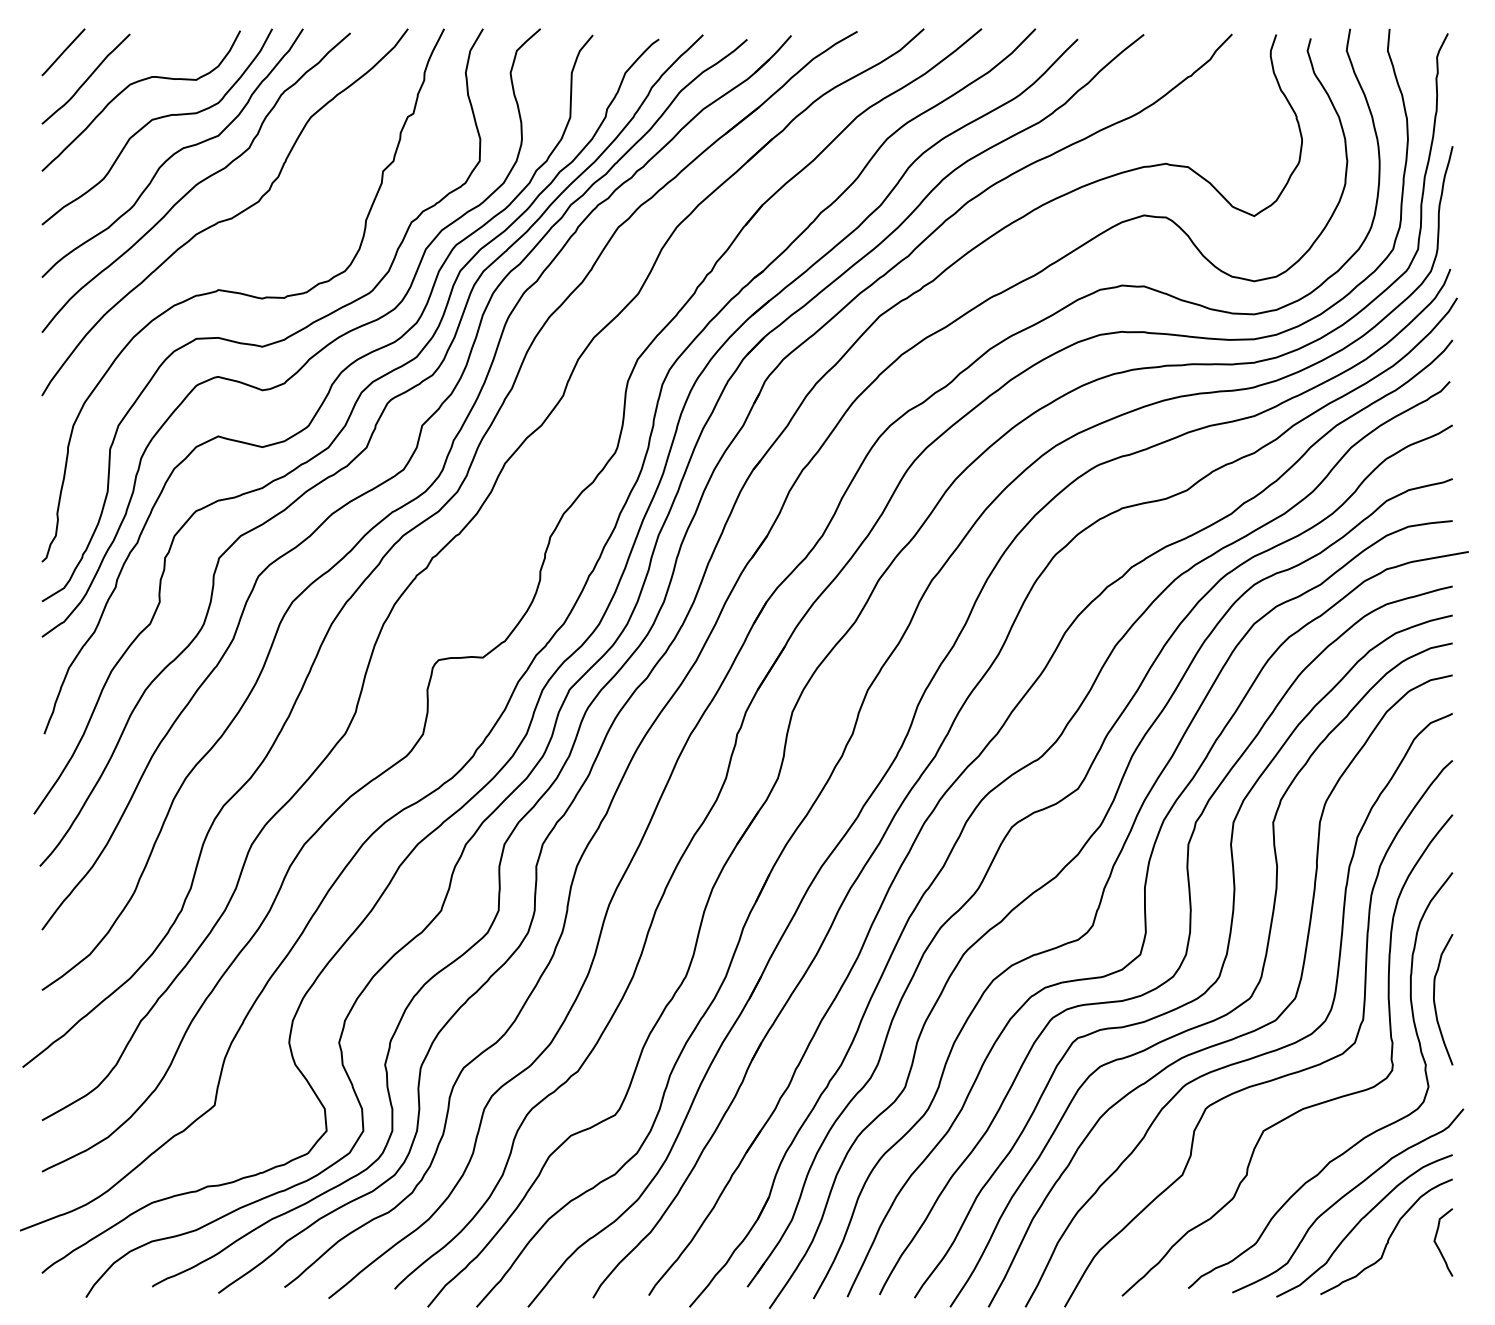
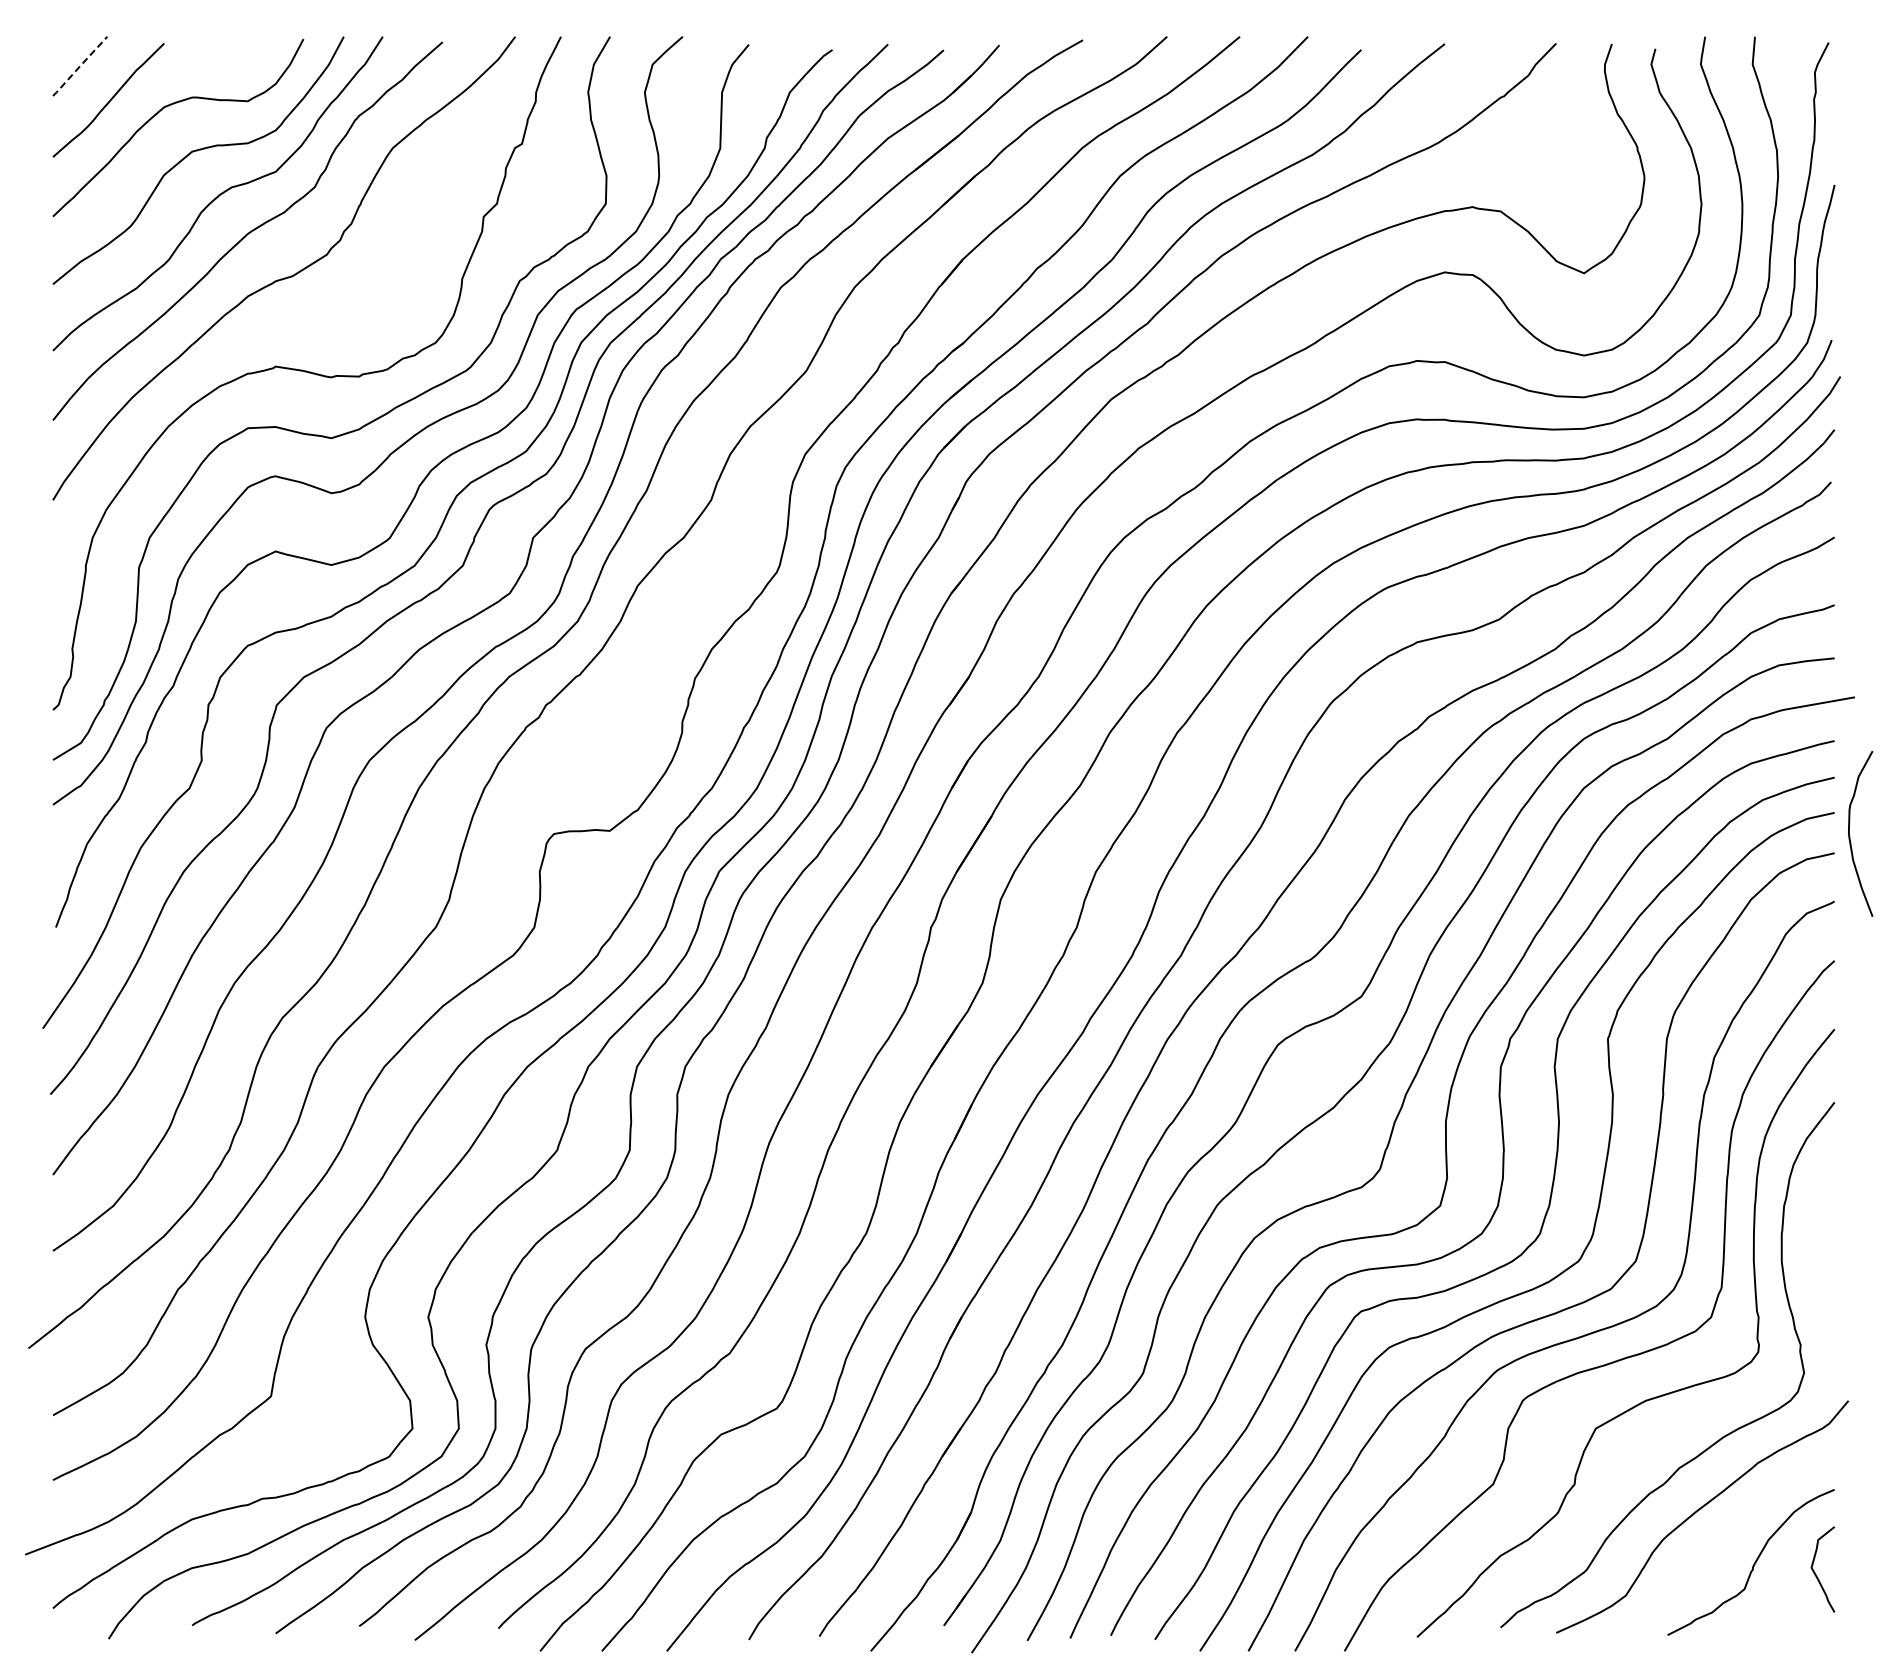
line: (62, 52) -> (79, 66), solid -> dashed
curve: (1435, 1001) -> (1850, 836), moved
curve: (1359, 1222) -> (1717, 1544), removed

